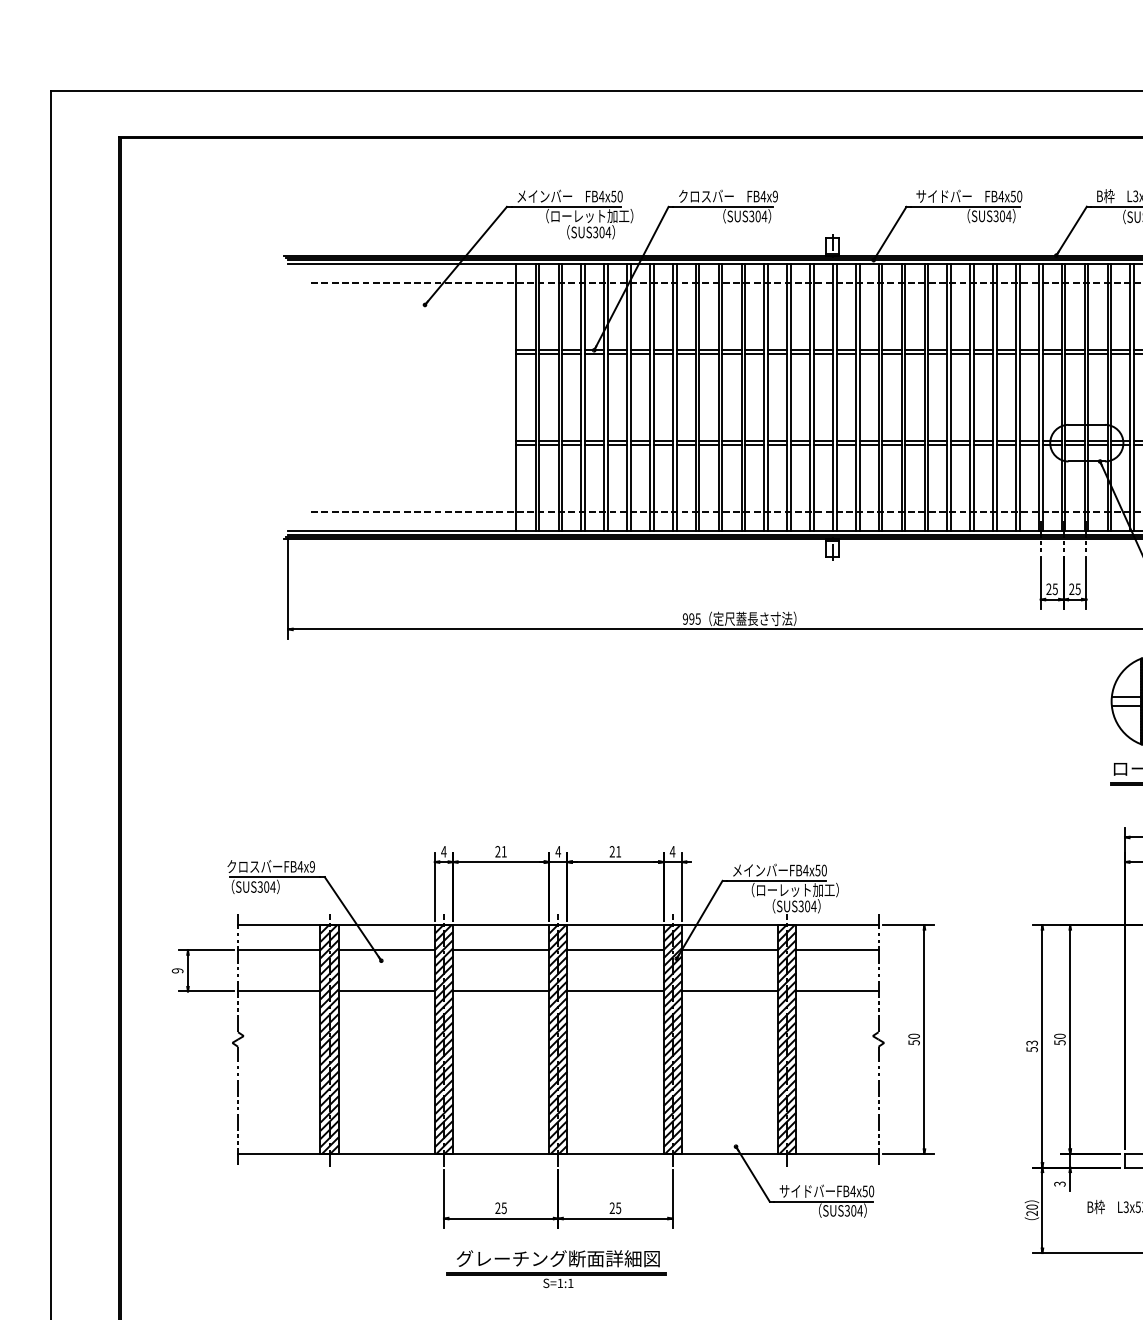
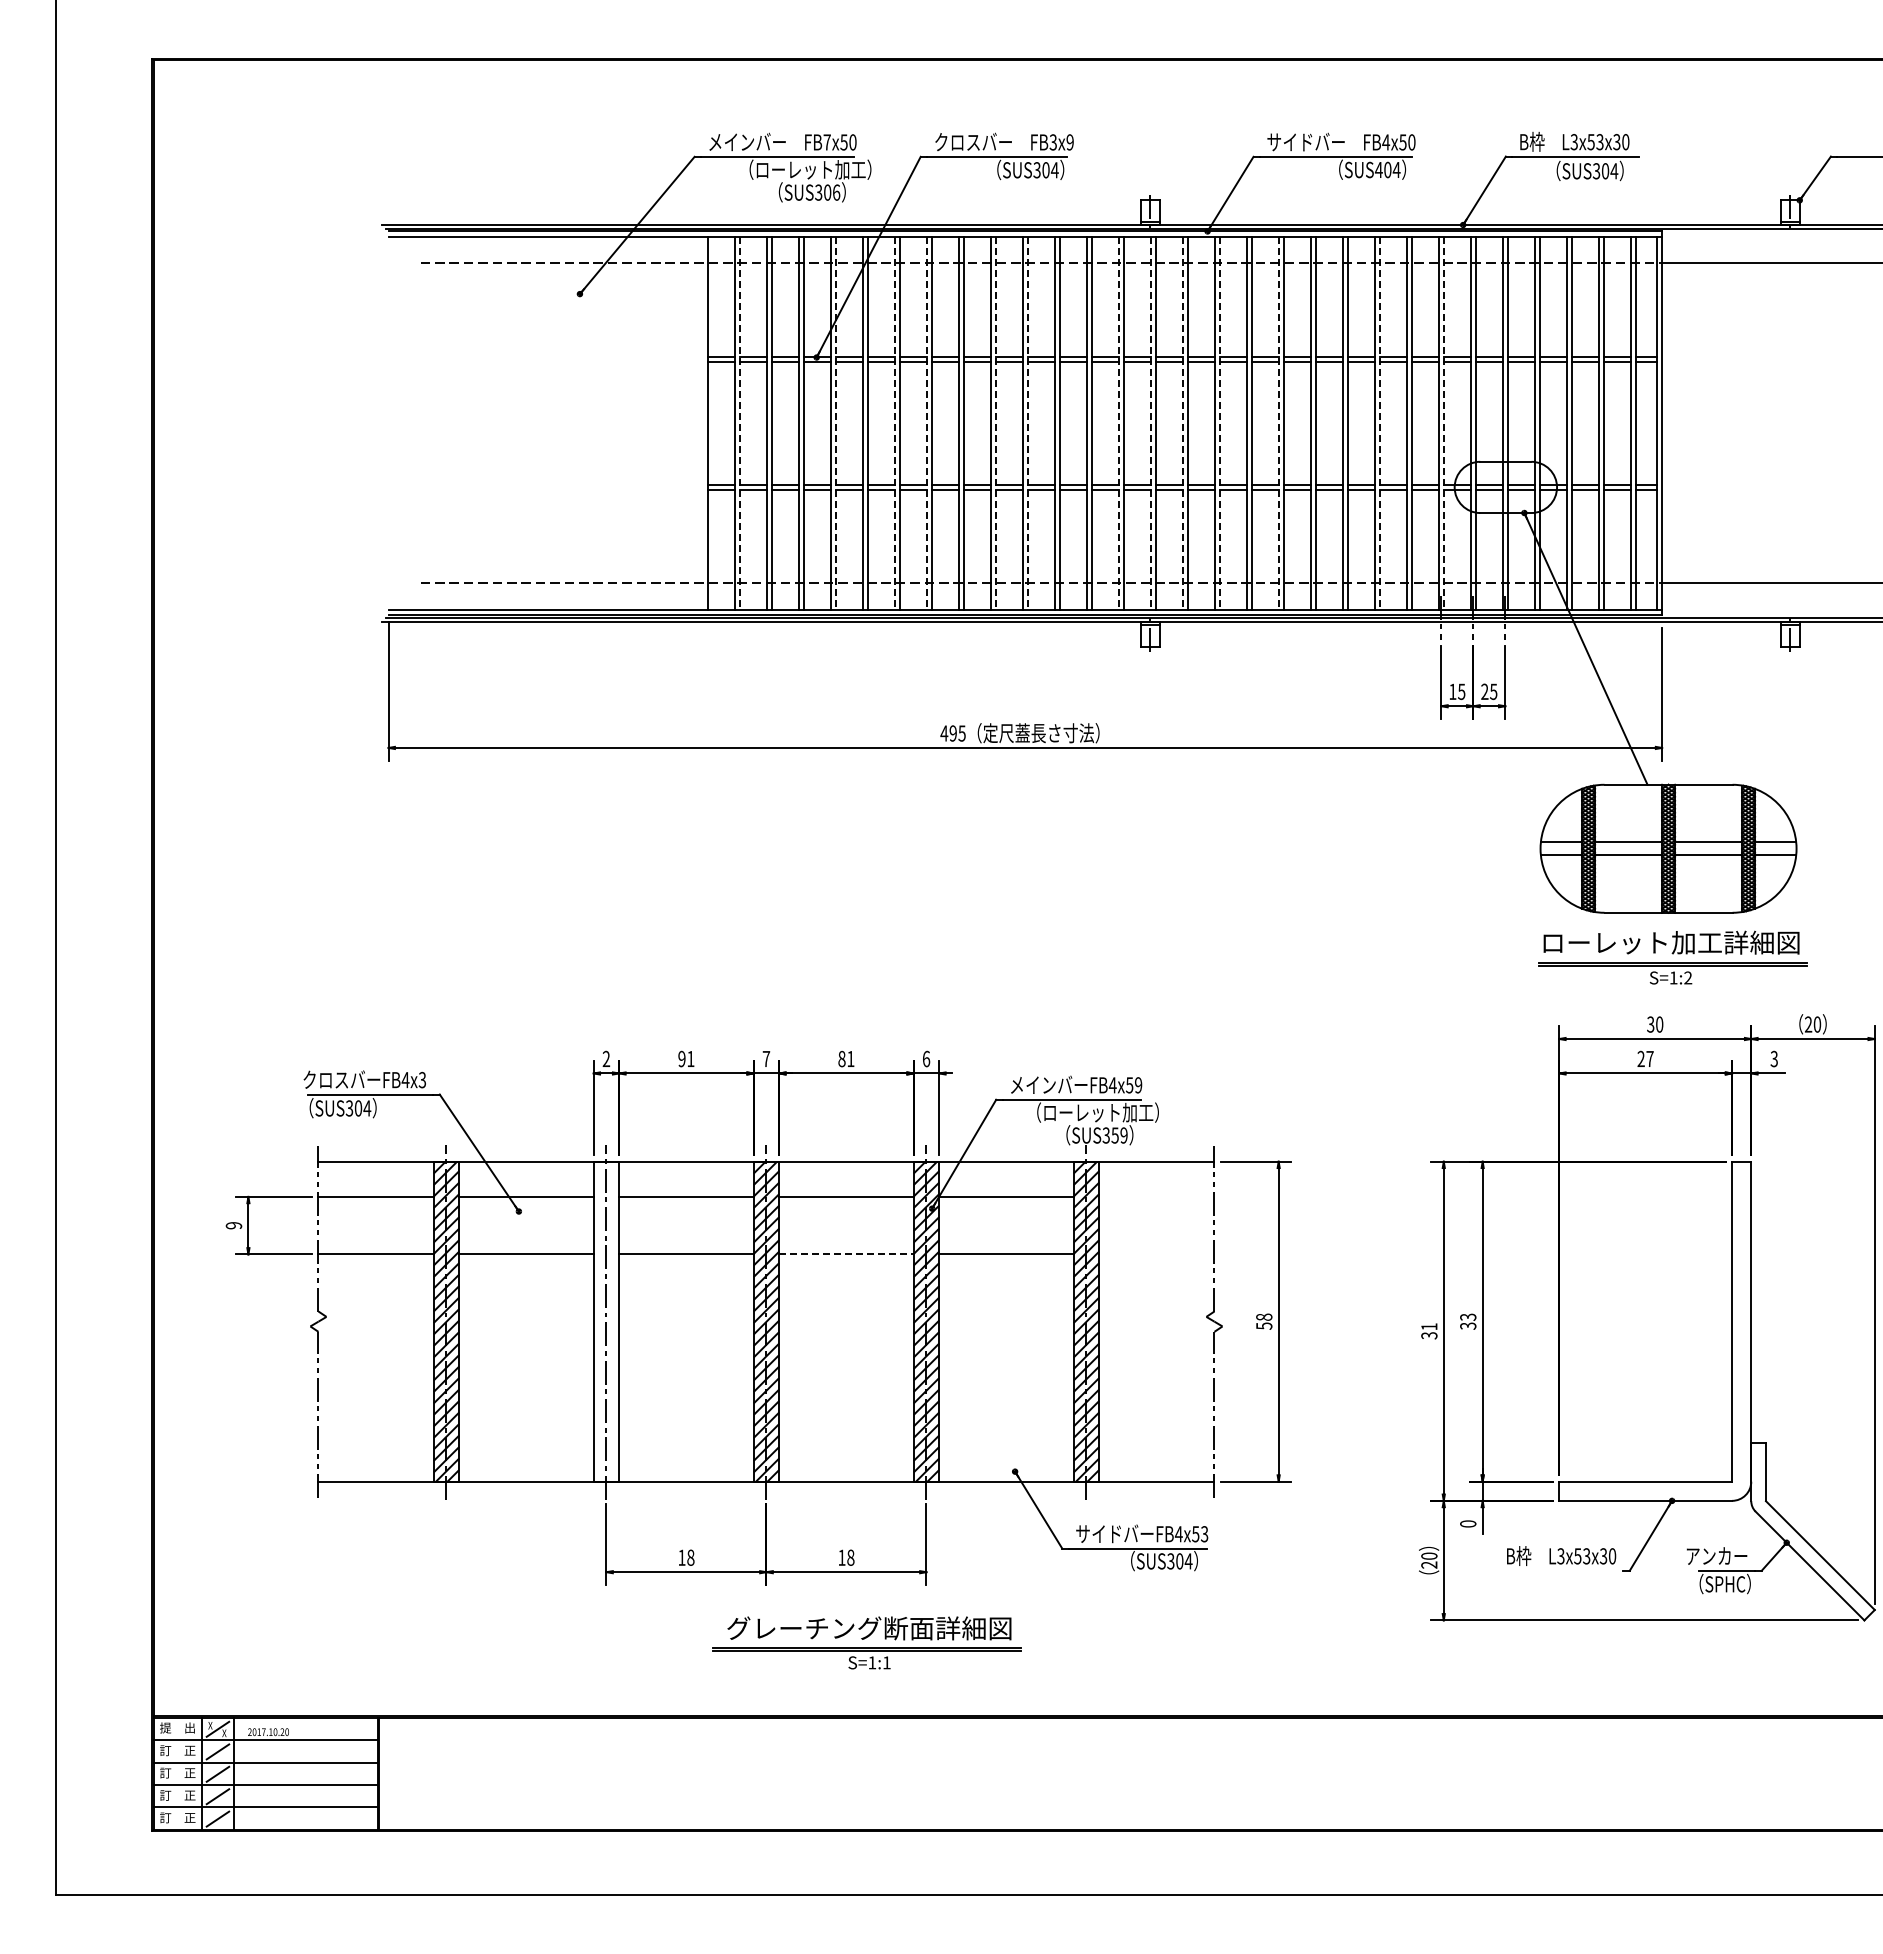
text: (601, 196) -> (827, 142), FB4x50 -> FB7x50
text: (763, 196) -> (1053, 142), FB4x9 -> FB3x9
text: (995, 215) -> (1378, 169), SUS304 -> SUS404
text: (608, 232) -> (836, 192), SUS304 -> SUS306
line: (539, 397) -> (739, 423), solid -> dashed
line: (607, 397) -> (835, 423), solid -> dashed
line: (649, 397) -> (894, 423), solid -> dashed
line: (672, 397) -> (926, 423), solid -> dashed
line: (722, 397) -> (995, 423), solid -> dashed
line: (744, 397) -> (1027, 423), solid -> dashed
line: (809, 397) -> (1118, 423), solid -> dashed
line: (832, 397) -> (1150, 423), solid -> dashed
line: (855, 397) -> (1182, 423), solid -> dashed
line: (882, 397) -> (1219, 423), solid -> dashed
line: (924, 397) -> (1278, 423), solid -> dashed
line: (996, 397) -> (1379, 423), solid -> dashed
line: (1042, 397) -> (1443, 423), solid -> dashed
text: (1048, 589) -> (1452, 691), 25 -> 15
text: (685, 619) -> (944, 733), 995 -> 495
text: (443, 851) -> (606, 1058), 4 -> 2
text: (558, 851) -> (766, 1058), 4 -> 7
text: (672, 851) -> (926, 1058), 4 -> 6
text: (497, 852) -> (681, 1059), 21 -> 91
text: (611, 852) -> (841, 1059), 21 -> 81
text: (312, 867) -> (422, 1080), FB4x9 -> FB4x3
text: (824, 870) -> (1138, 1085), FB4x50 -> FB4x59
text: (810, 906) -> (1119, 1135), SUS304 -> SUS359
line: (837, 950) -> (1156, 1196), removed
line: (615, 991) -> (846, 1254), solid -> dashed
line: (837, 991) -> (1156, 1254), removed
text: (914, 1035) -> (1264, 1316), 50 -> 58
hatch: (443, 1039) -> (606, 1321), removed
text: (1060, 1039) -> (1468, 1321), 50 -> 33
text: (1032, 1045) -> (1429, 1330), 53 -> 31
text: (1060, 1183) -> (1468, 1523), 3 -> 0
text: (871, 1191) -> (1204, 1534), FB4x50 -> FB4x53
text: (501, 1208) -> (686, 1557), 25 -> 18
text: (615, 1208) -> (846, 1557), 25 -> 18
part: (556, 1268) -> (866, 1642), moved

